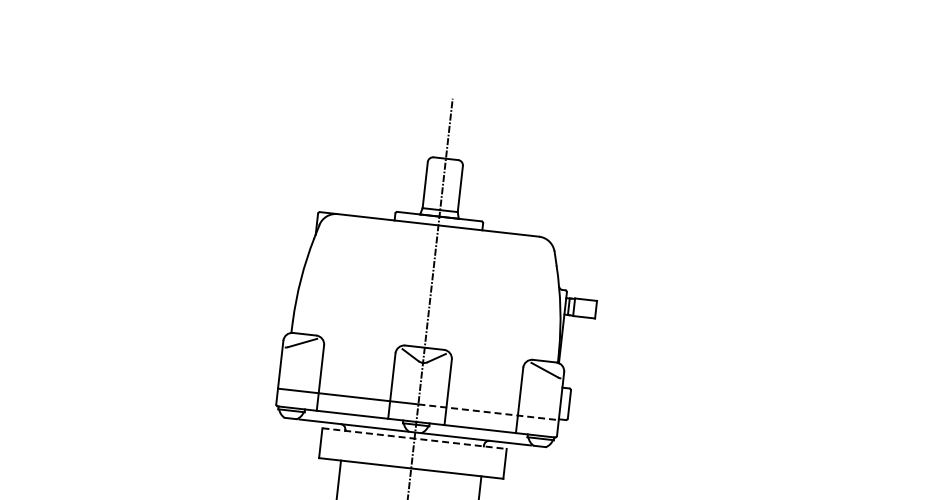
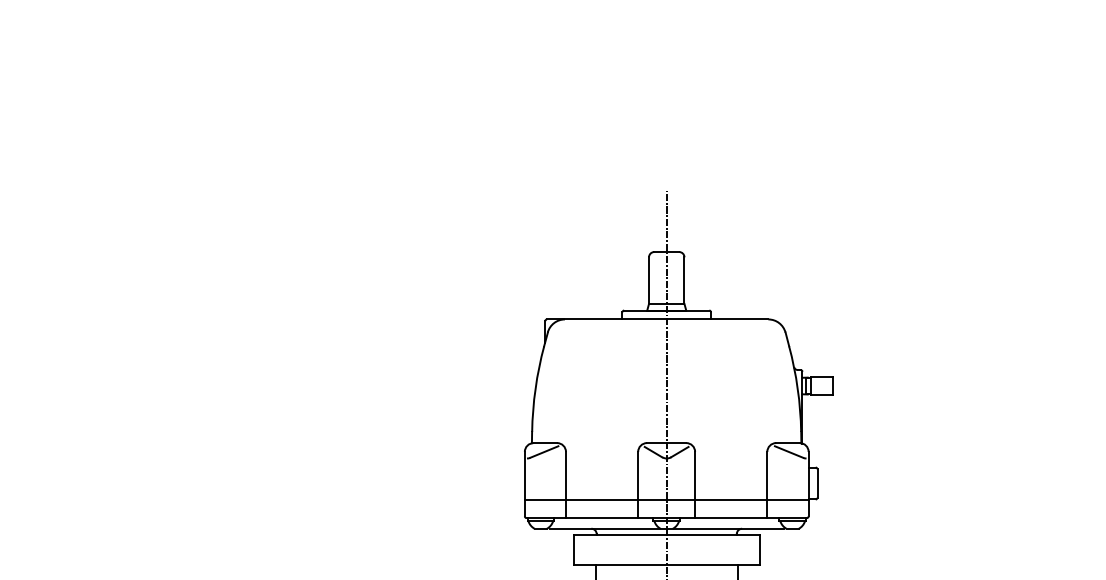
line: (488, 412) -> (737, 500), dashed -> solid
line: (415, 438) -> (667, 534), dashed -> solid

